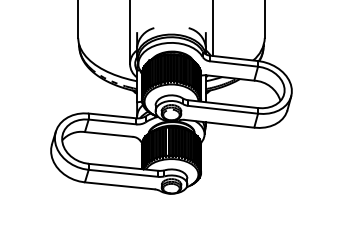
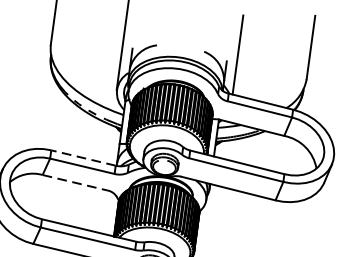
line: (112, 115) -> (83, 157), solid -> dashed
line: (108, 134) -> (74, 182), solid -> dashed

